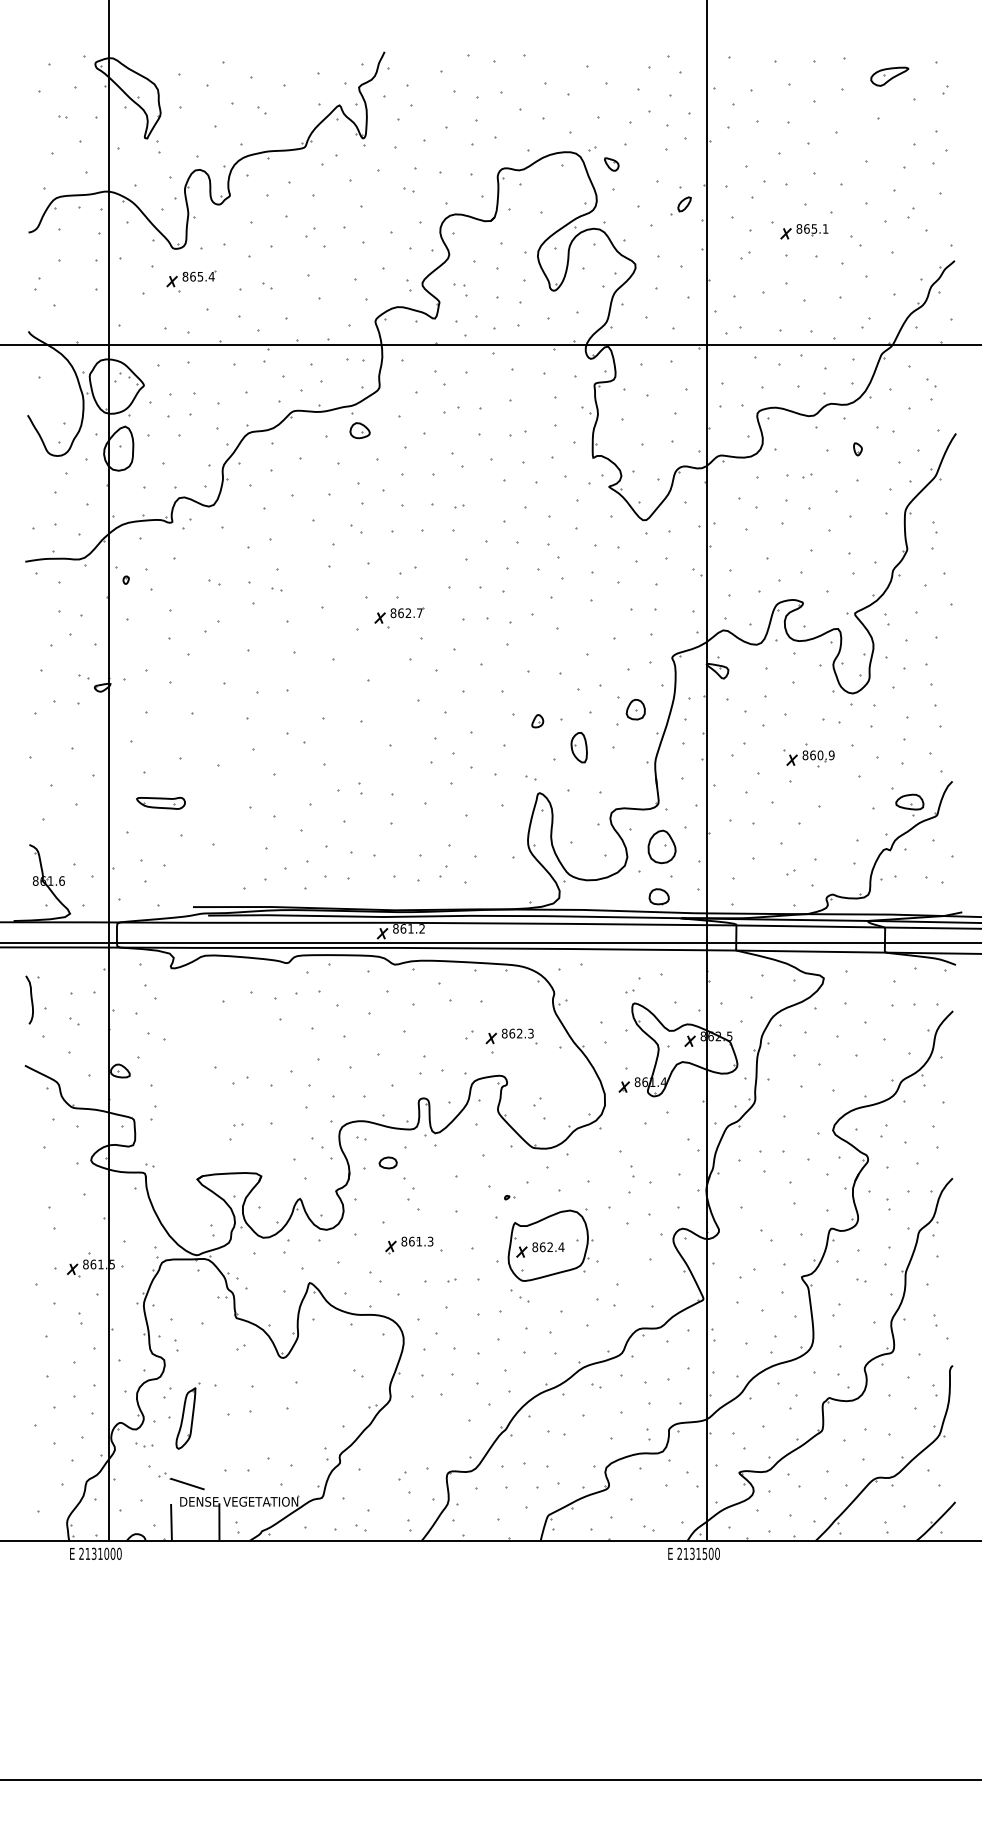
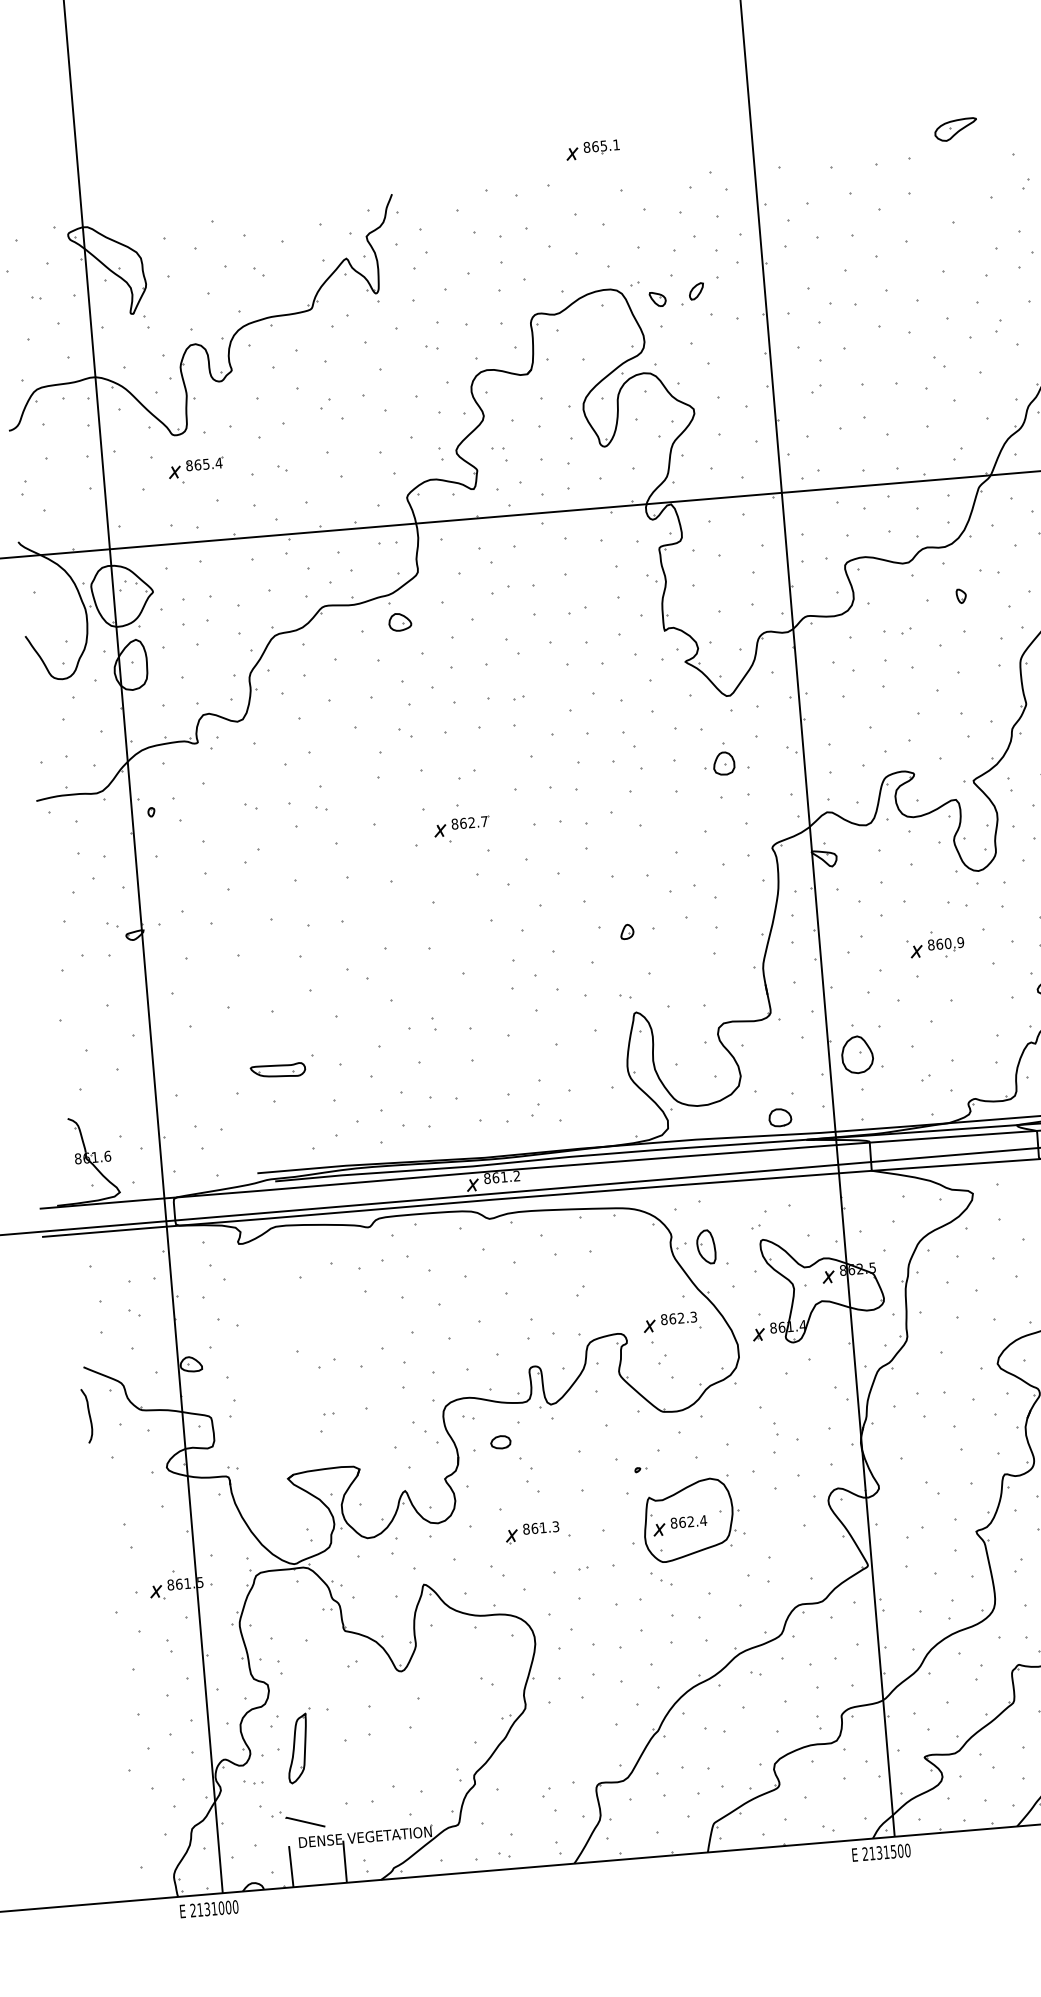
part: (889, 76) -> (955, 129), moved
part: (680, 205) -> (692, 293), moved
part: (804, 231) -> (592, 149), moved
part: (635, 709) -> (723, 763), moved
part: (578, 747) -> (705, 1246), moved
part: (160, 802) -> (277, 1070), moved
part: (661, 846) -> (856, 1054), moved
curve: (30, 998) -> (88, 1414), moved
part: (511, 1040) -> (672, 1326), moved

